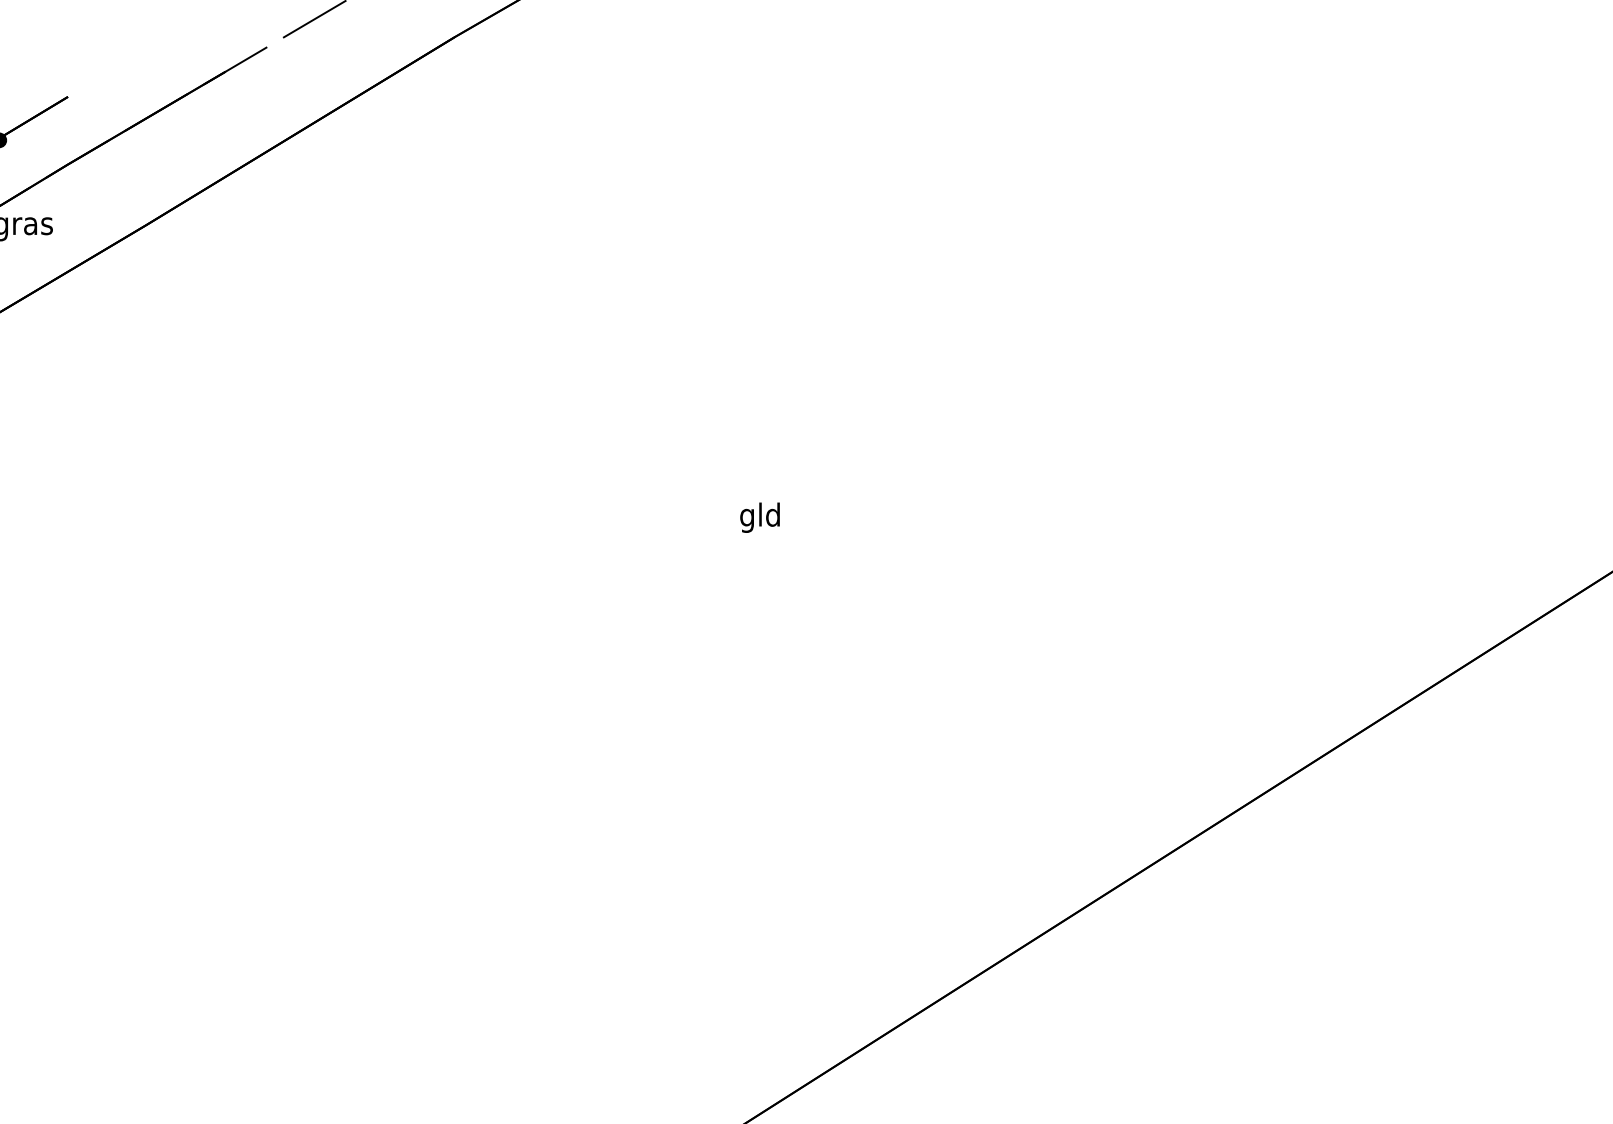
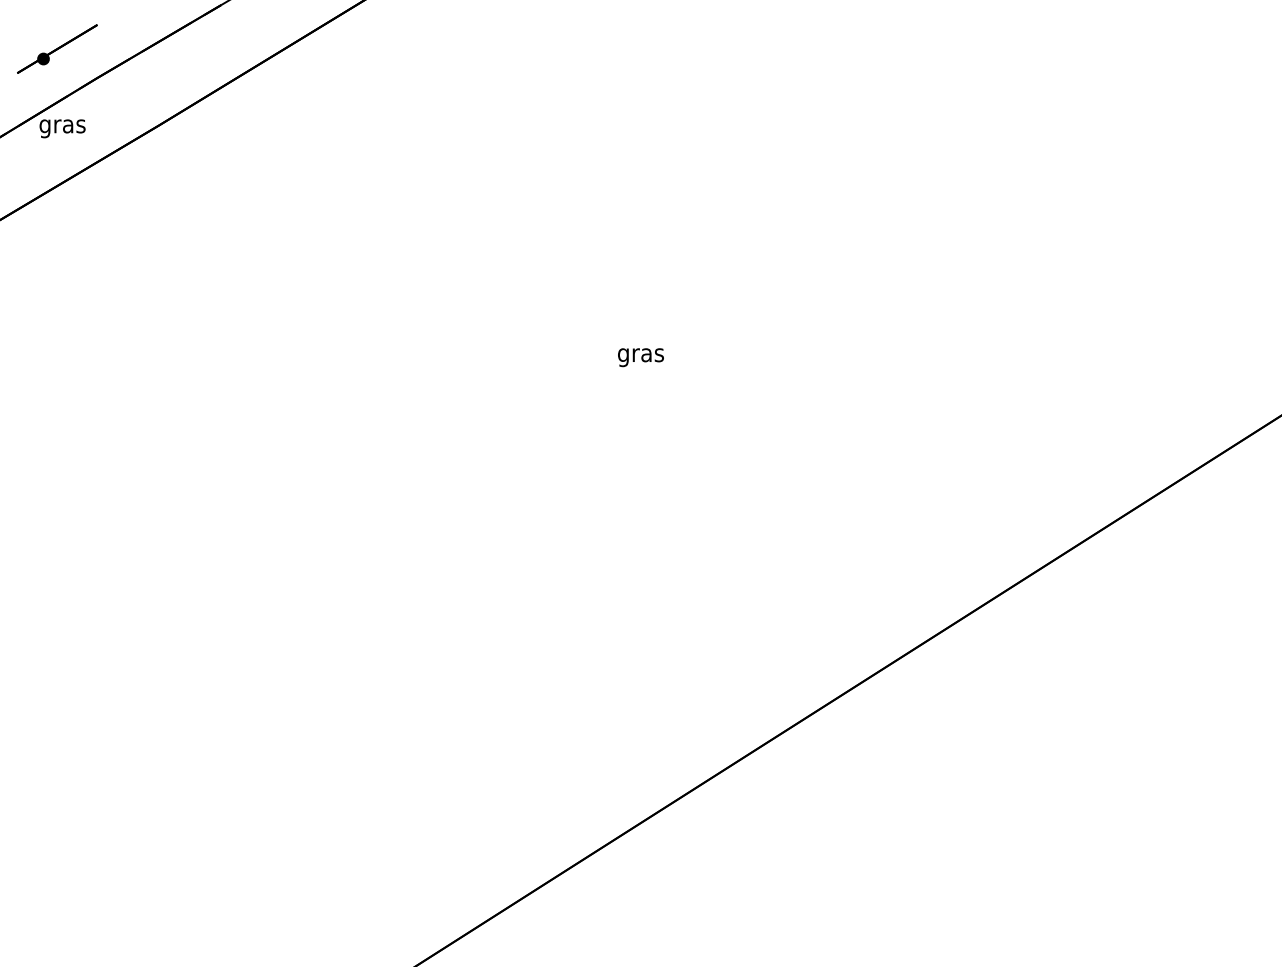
text: (759, 518) -> (640, 355), gld -> gras

